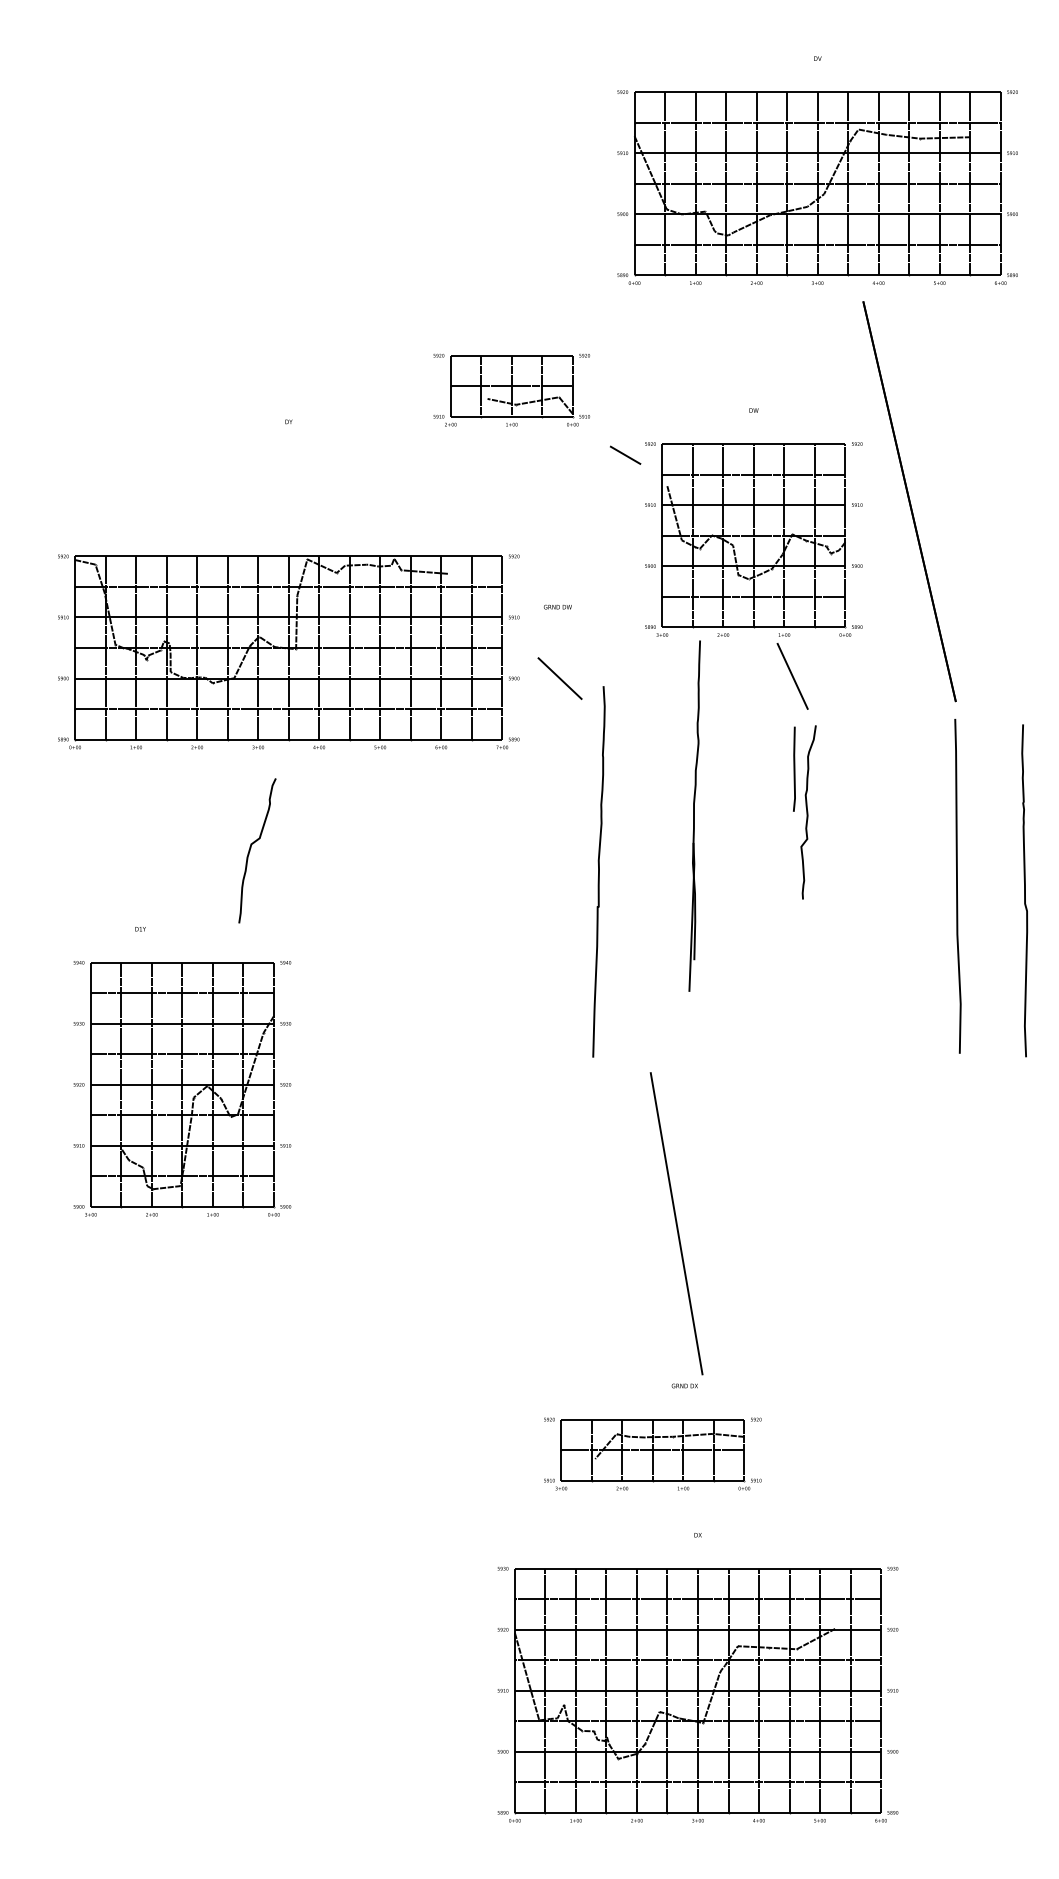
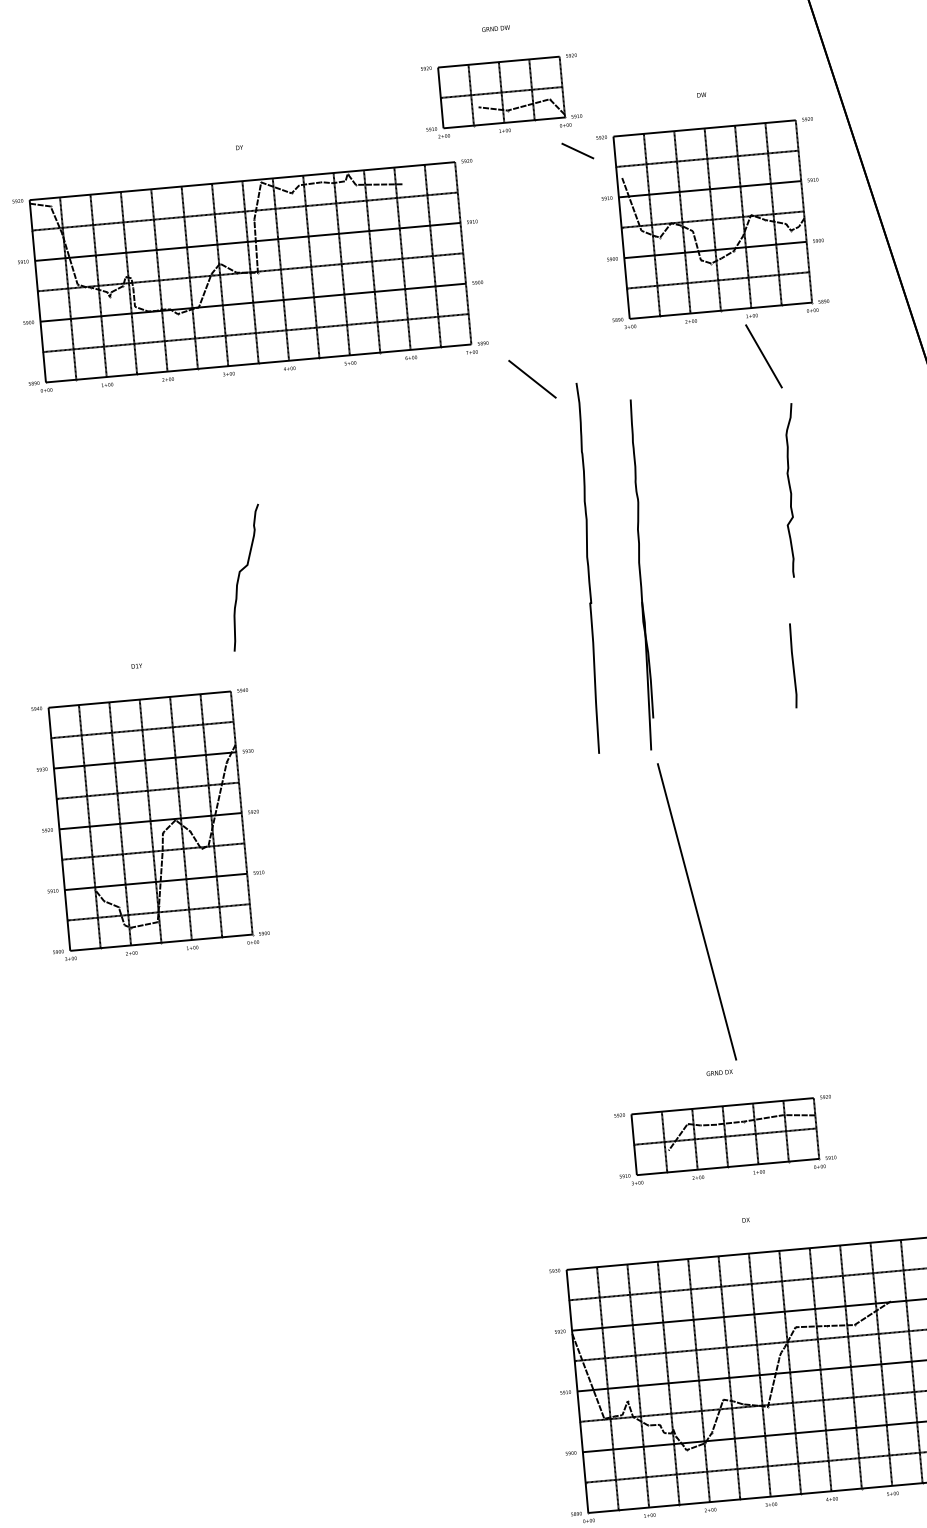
part: (511, 389) -> (501, 95), moved
text: (557, 606) -> (495, 28), moved
part: (288, 651) -> (250, 275), moved
line: (794, 768) -> (793, 665), moved
part: (694, 815) -> (640, 574), moved
part: (182, 1088) -> (150, 824), moved
part: (652, 1453) -> (725, 1140), moved

